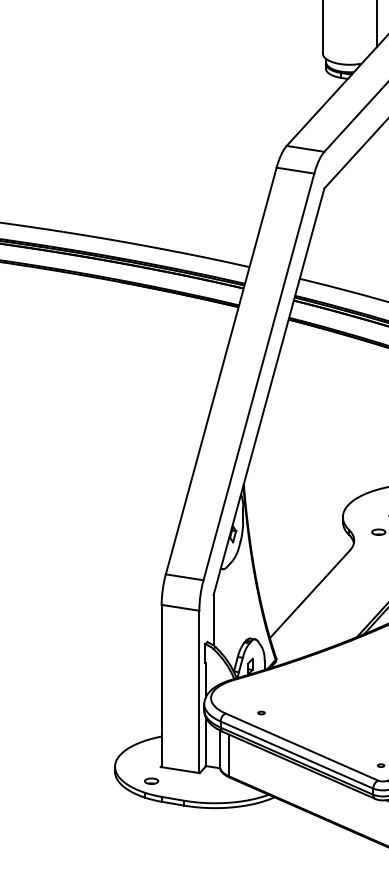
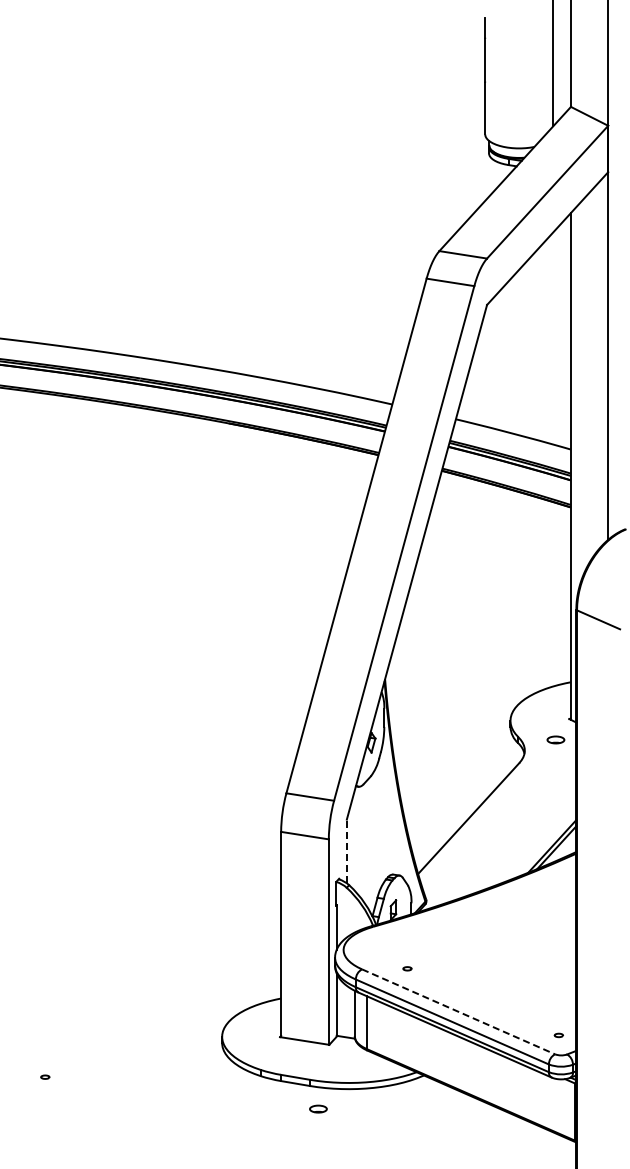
line: (213, 620) -> (346, 851), solid -> dashed
line: (302, 747) -> (459, 1012), solid -> dashed
part: (151, 780) -> (318, 1108), moved

